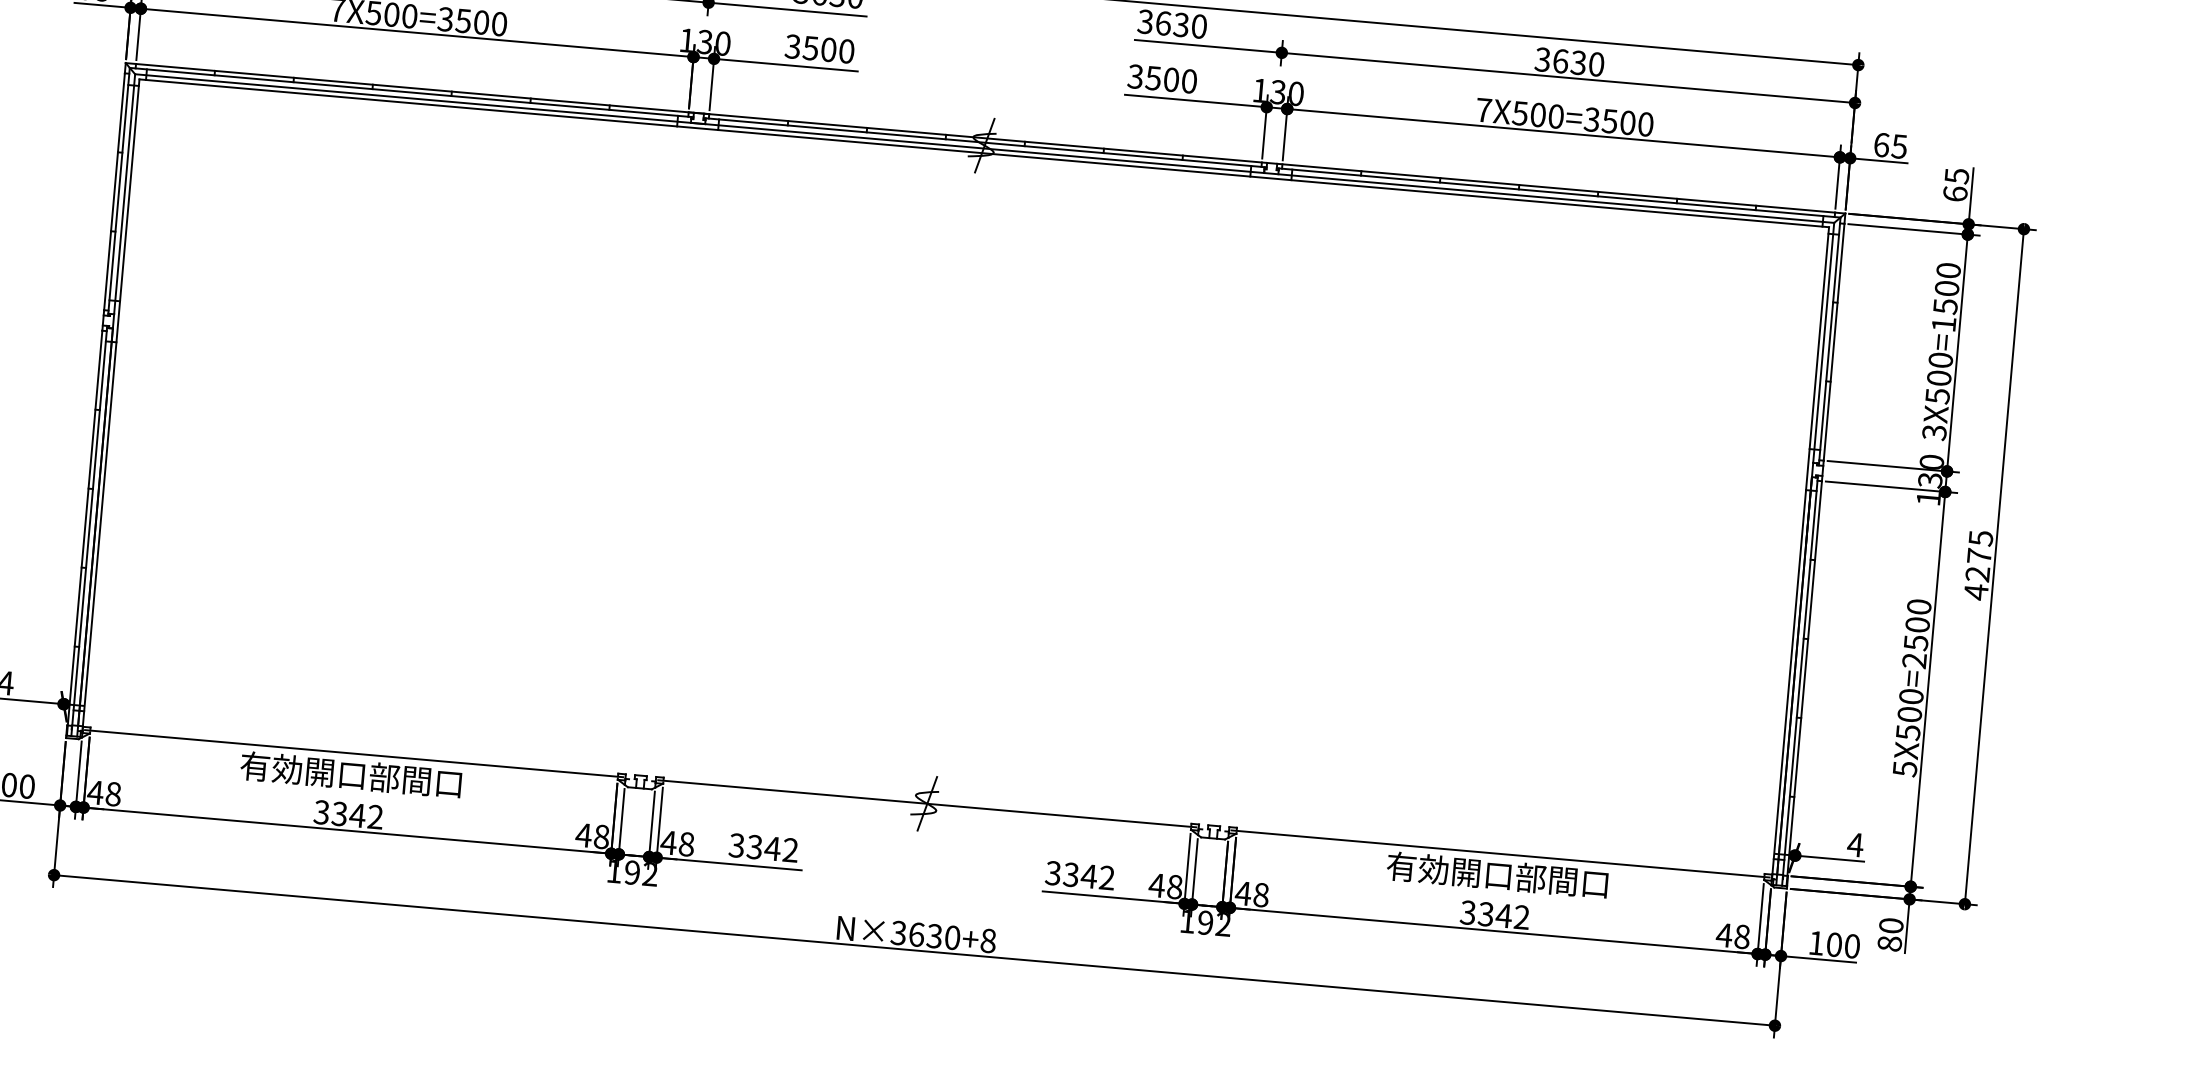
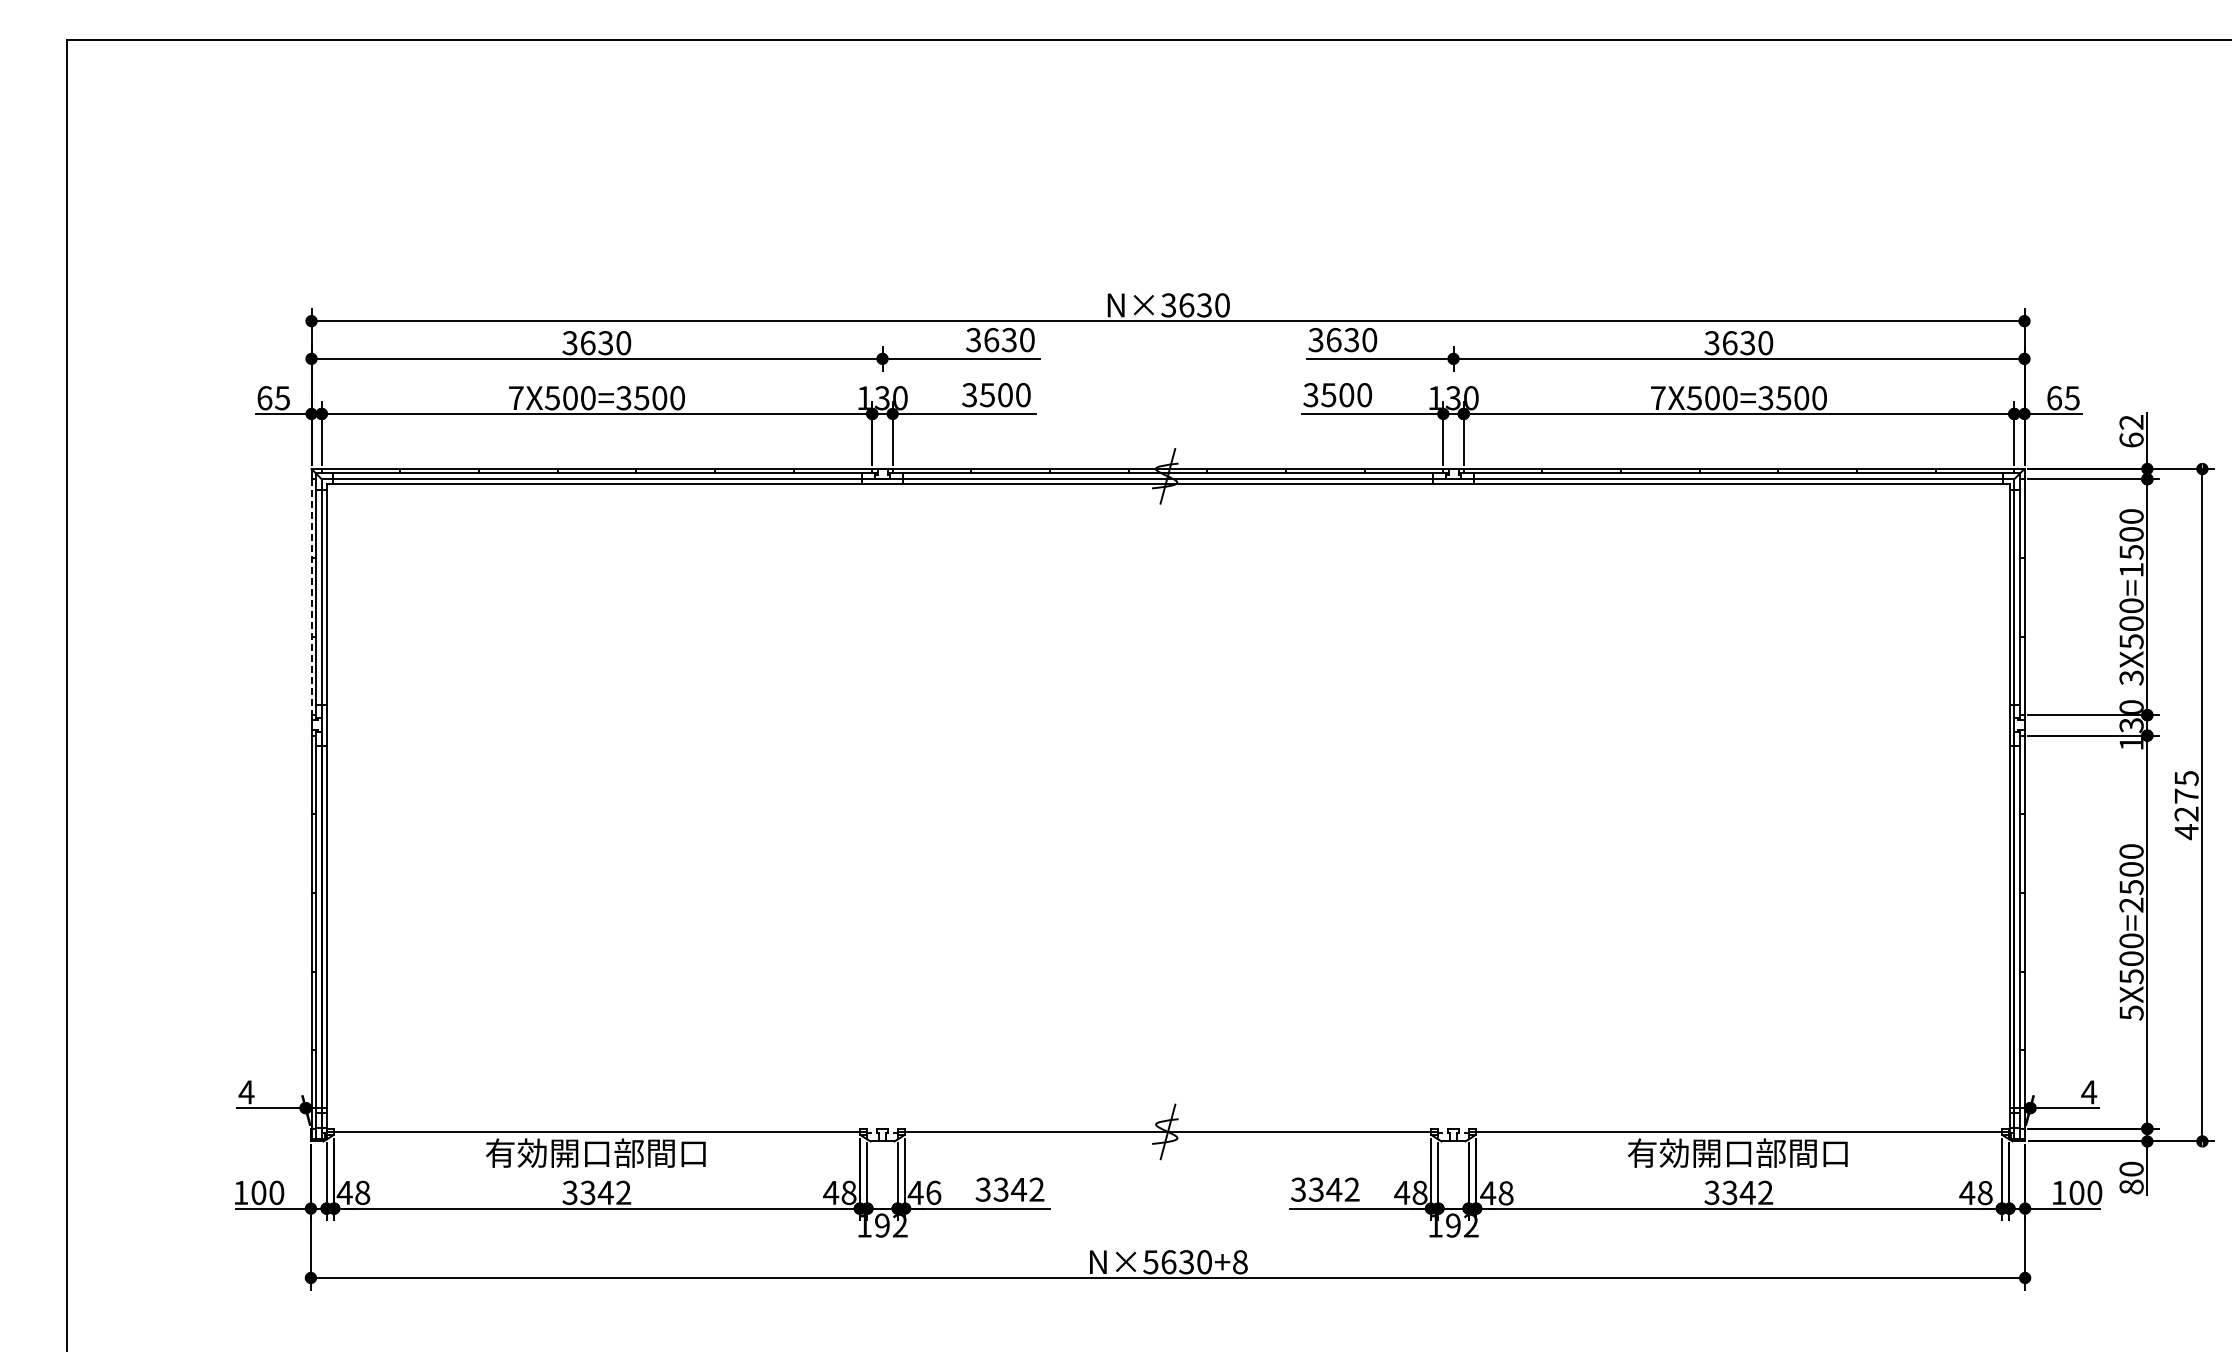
text: (1956, 176) -> (2131, 422), 65 -> 62
line: (114, 192) -> (311, 597), solid -> dashed
text: (686, 844) -> (933, 1192), 48 -> 46
text: (898, 932) -> (1150, 1261), N×3630+8 -> N×5630+8

